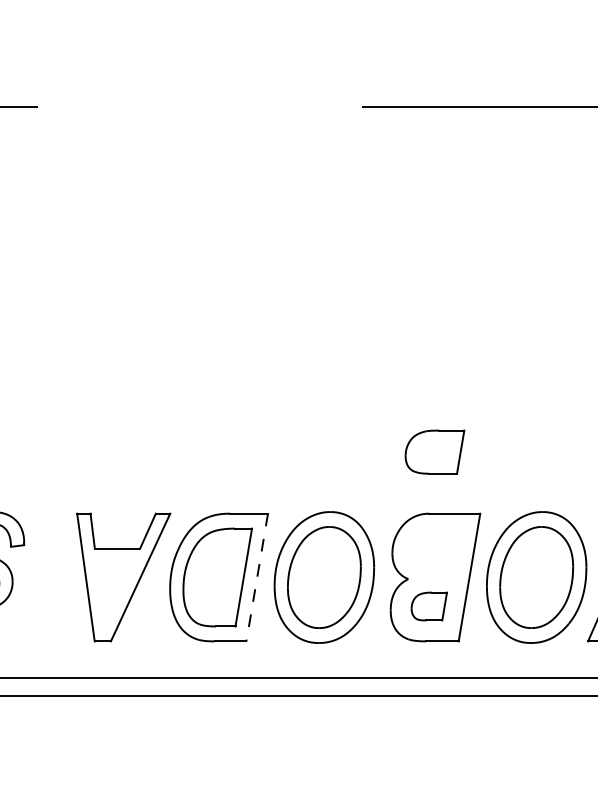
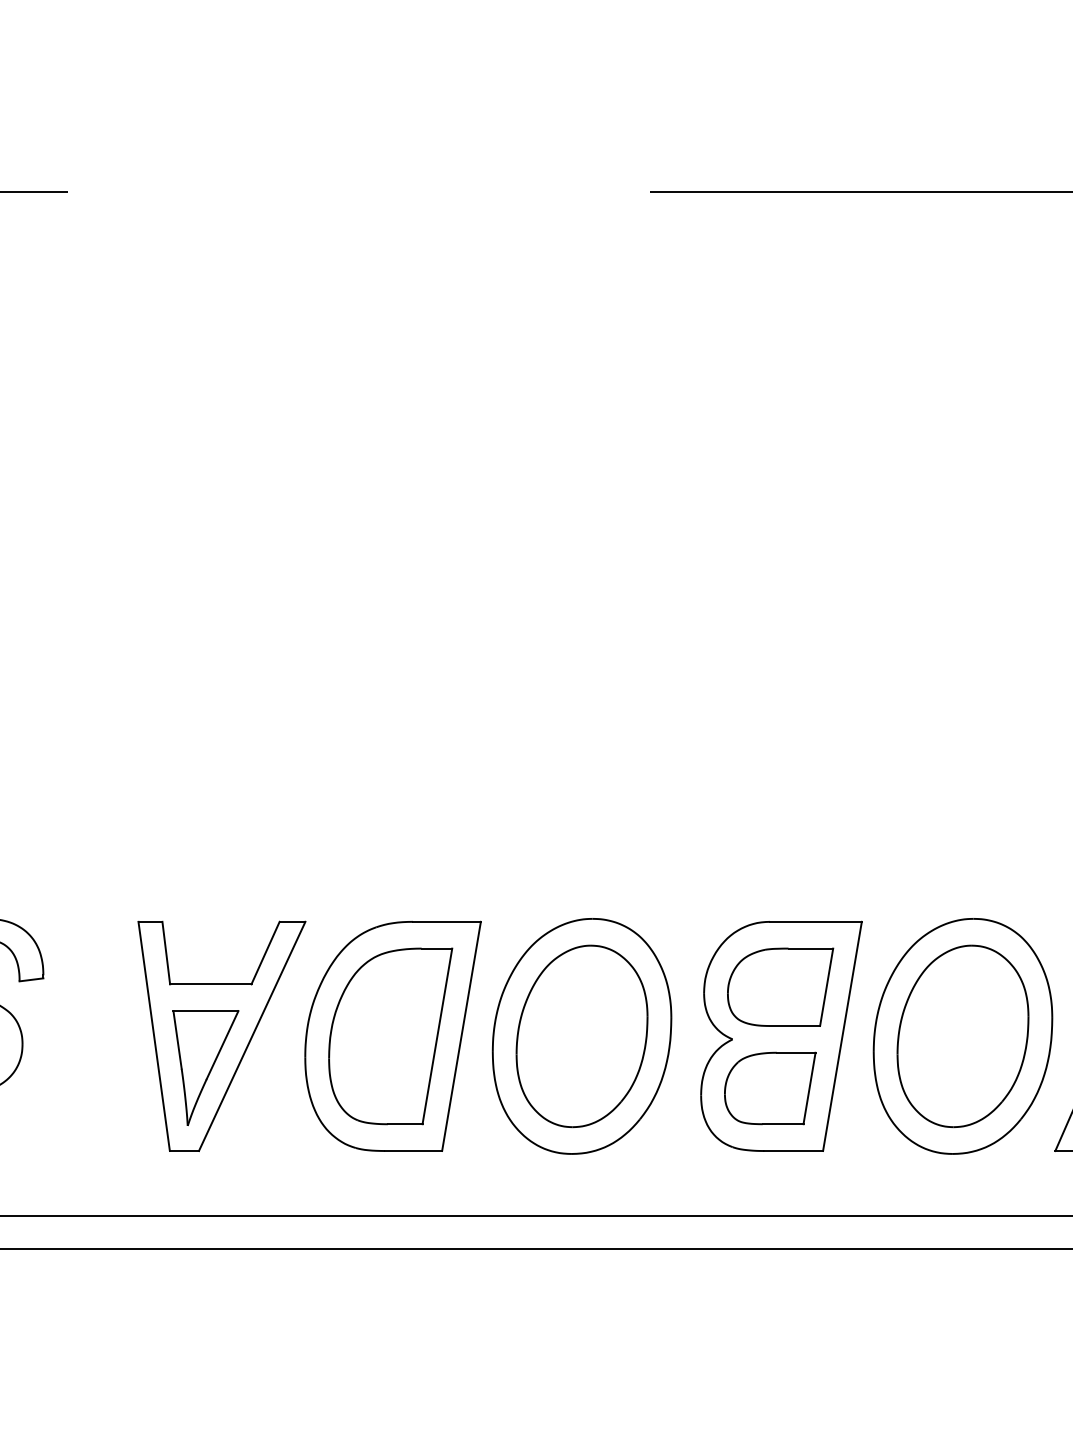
part: (434, 451) -> (779, 986), moved
line: (257, 577) -> (462, 1036), dashed -> solid
part: (114, 594) -> (205, 1066), added
part: (429, 606) -> (770, 1088), size x1.43

